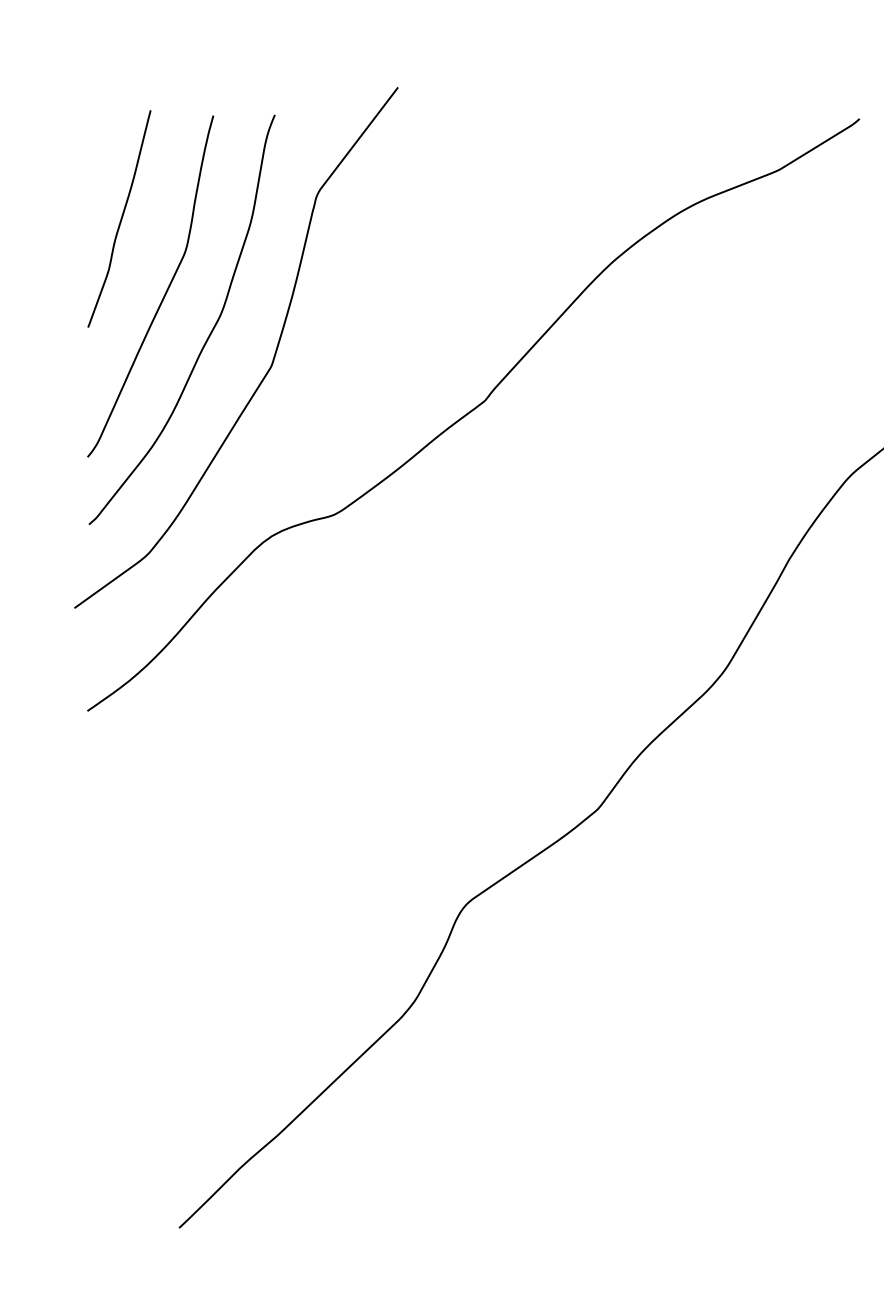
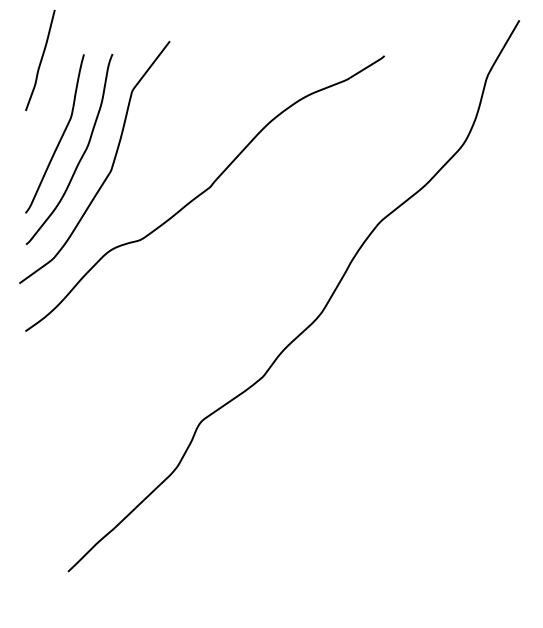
curve: (119, 219) -> (40, 60), moved

